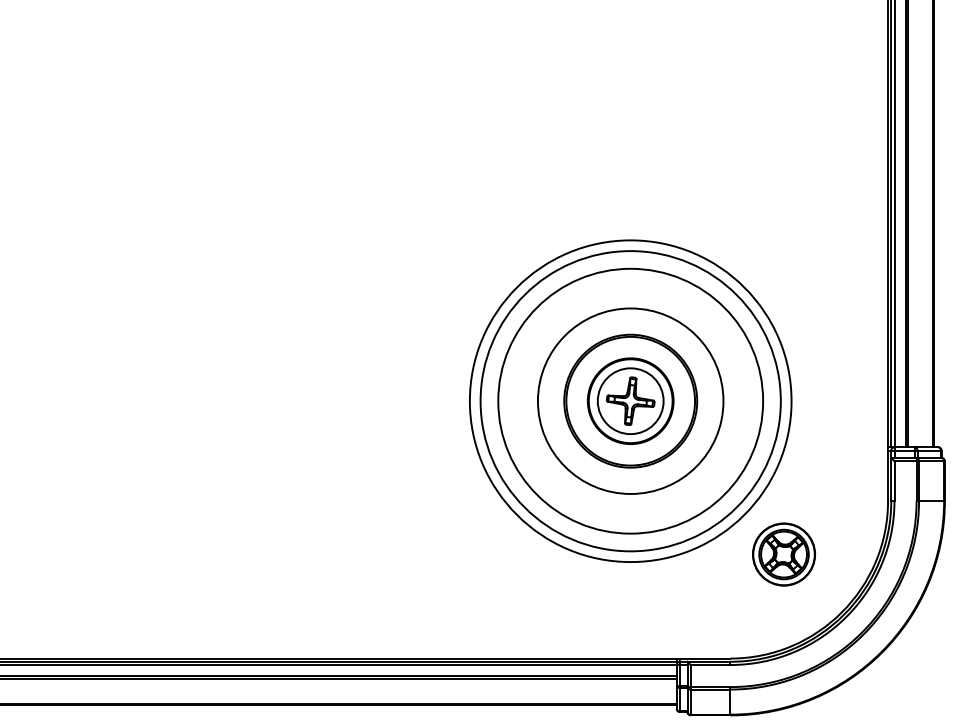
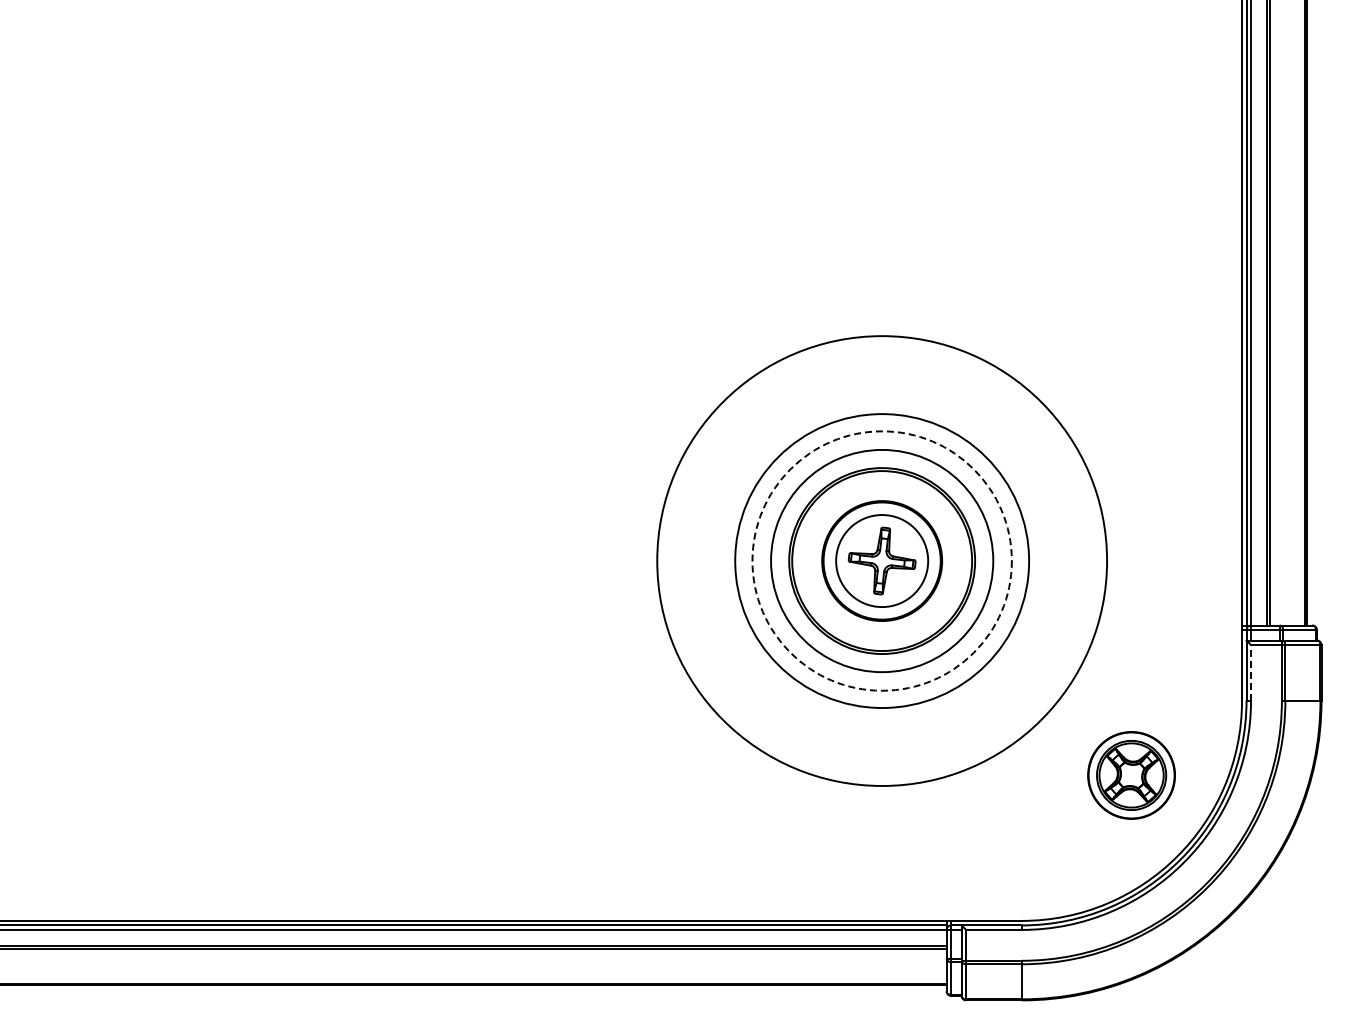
circle: (630, 400) -> (881, 560), size x0.6
circle: (630, 400) -> (881, 560), solid -> dashed
circle: (630, 400) -> (882, 560), size x0.7
line: (894, 480) -> (1251, 672), solid -> dashed
part: (783, 554) -> (1131, 775), moved

